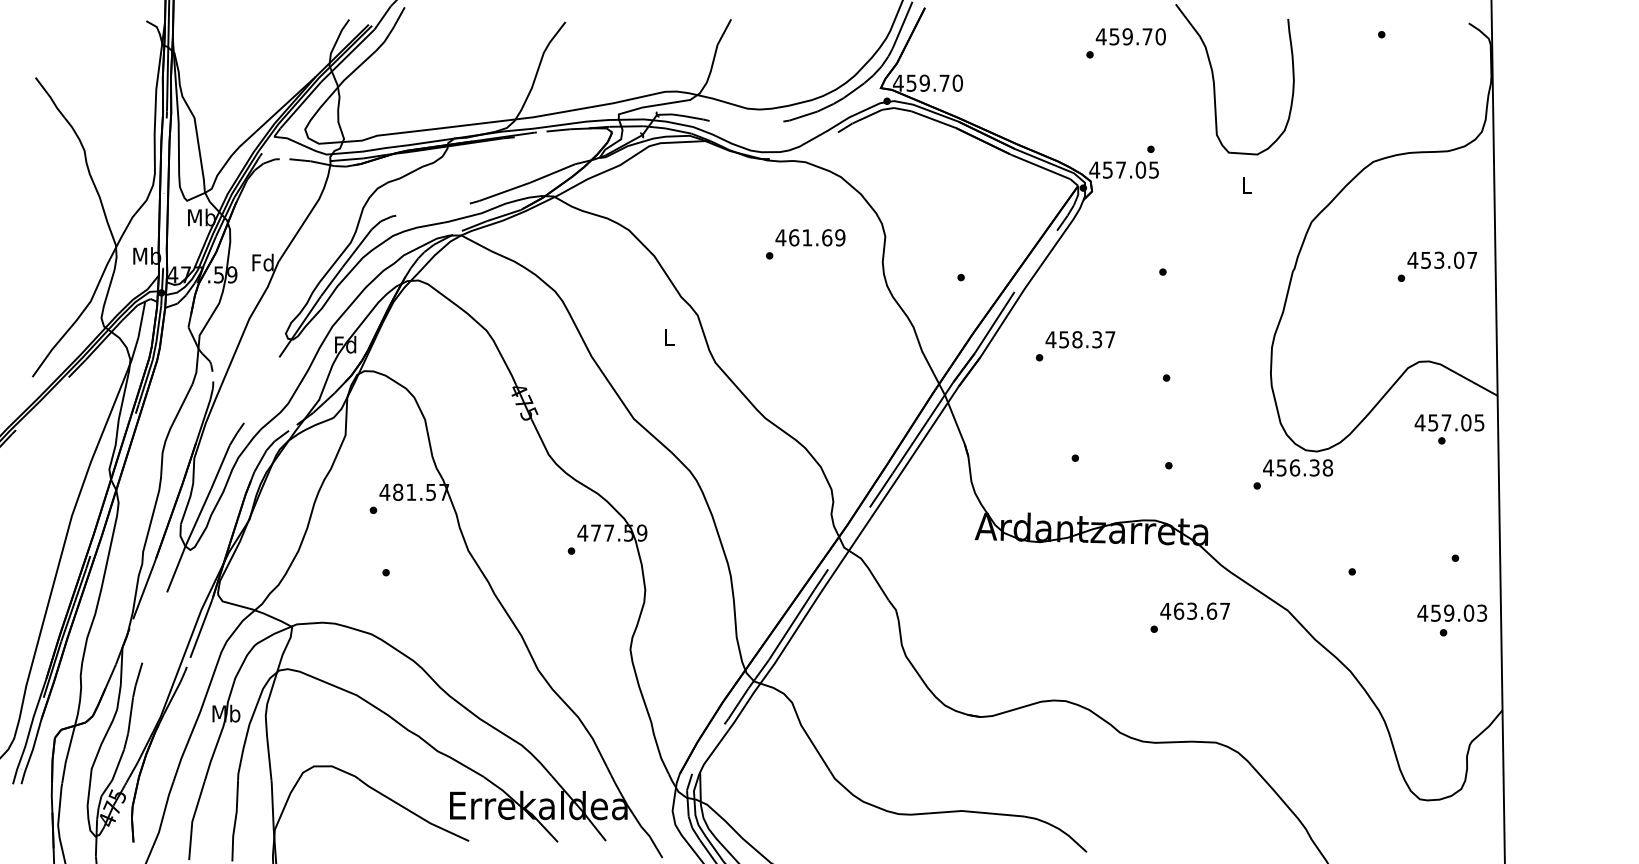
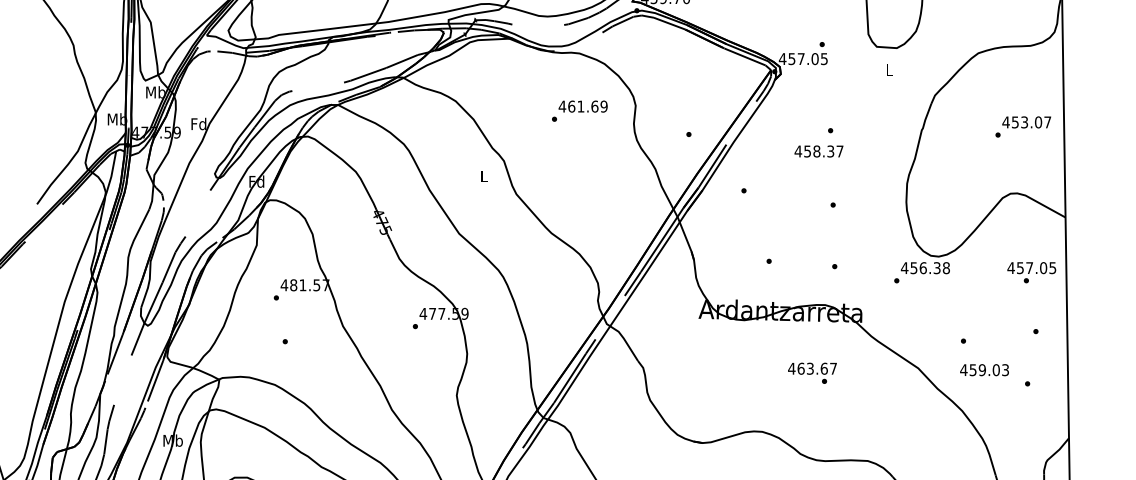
text: (1080, 339) -> (819, 151), moved
text: (1449, 429) -> (1031, 272), moved
text: (1194, 610) -> (812, 368), moved
text: (1452, 612) -> (984, 369), moved

